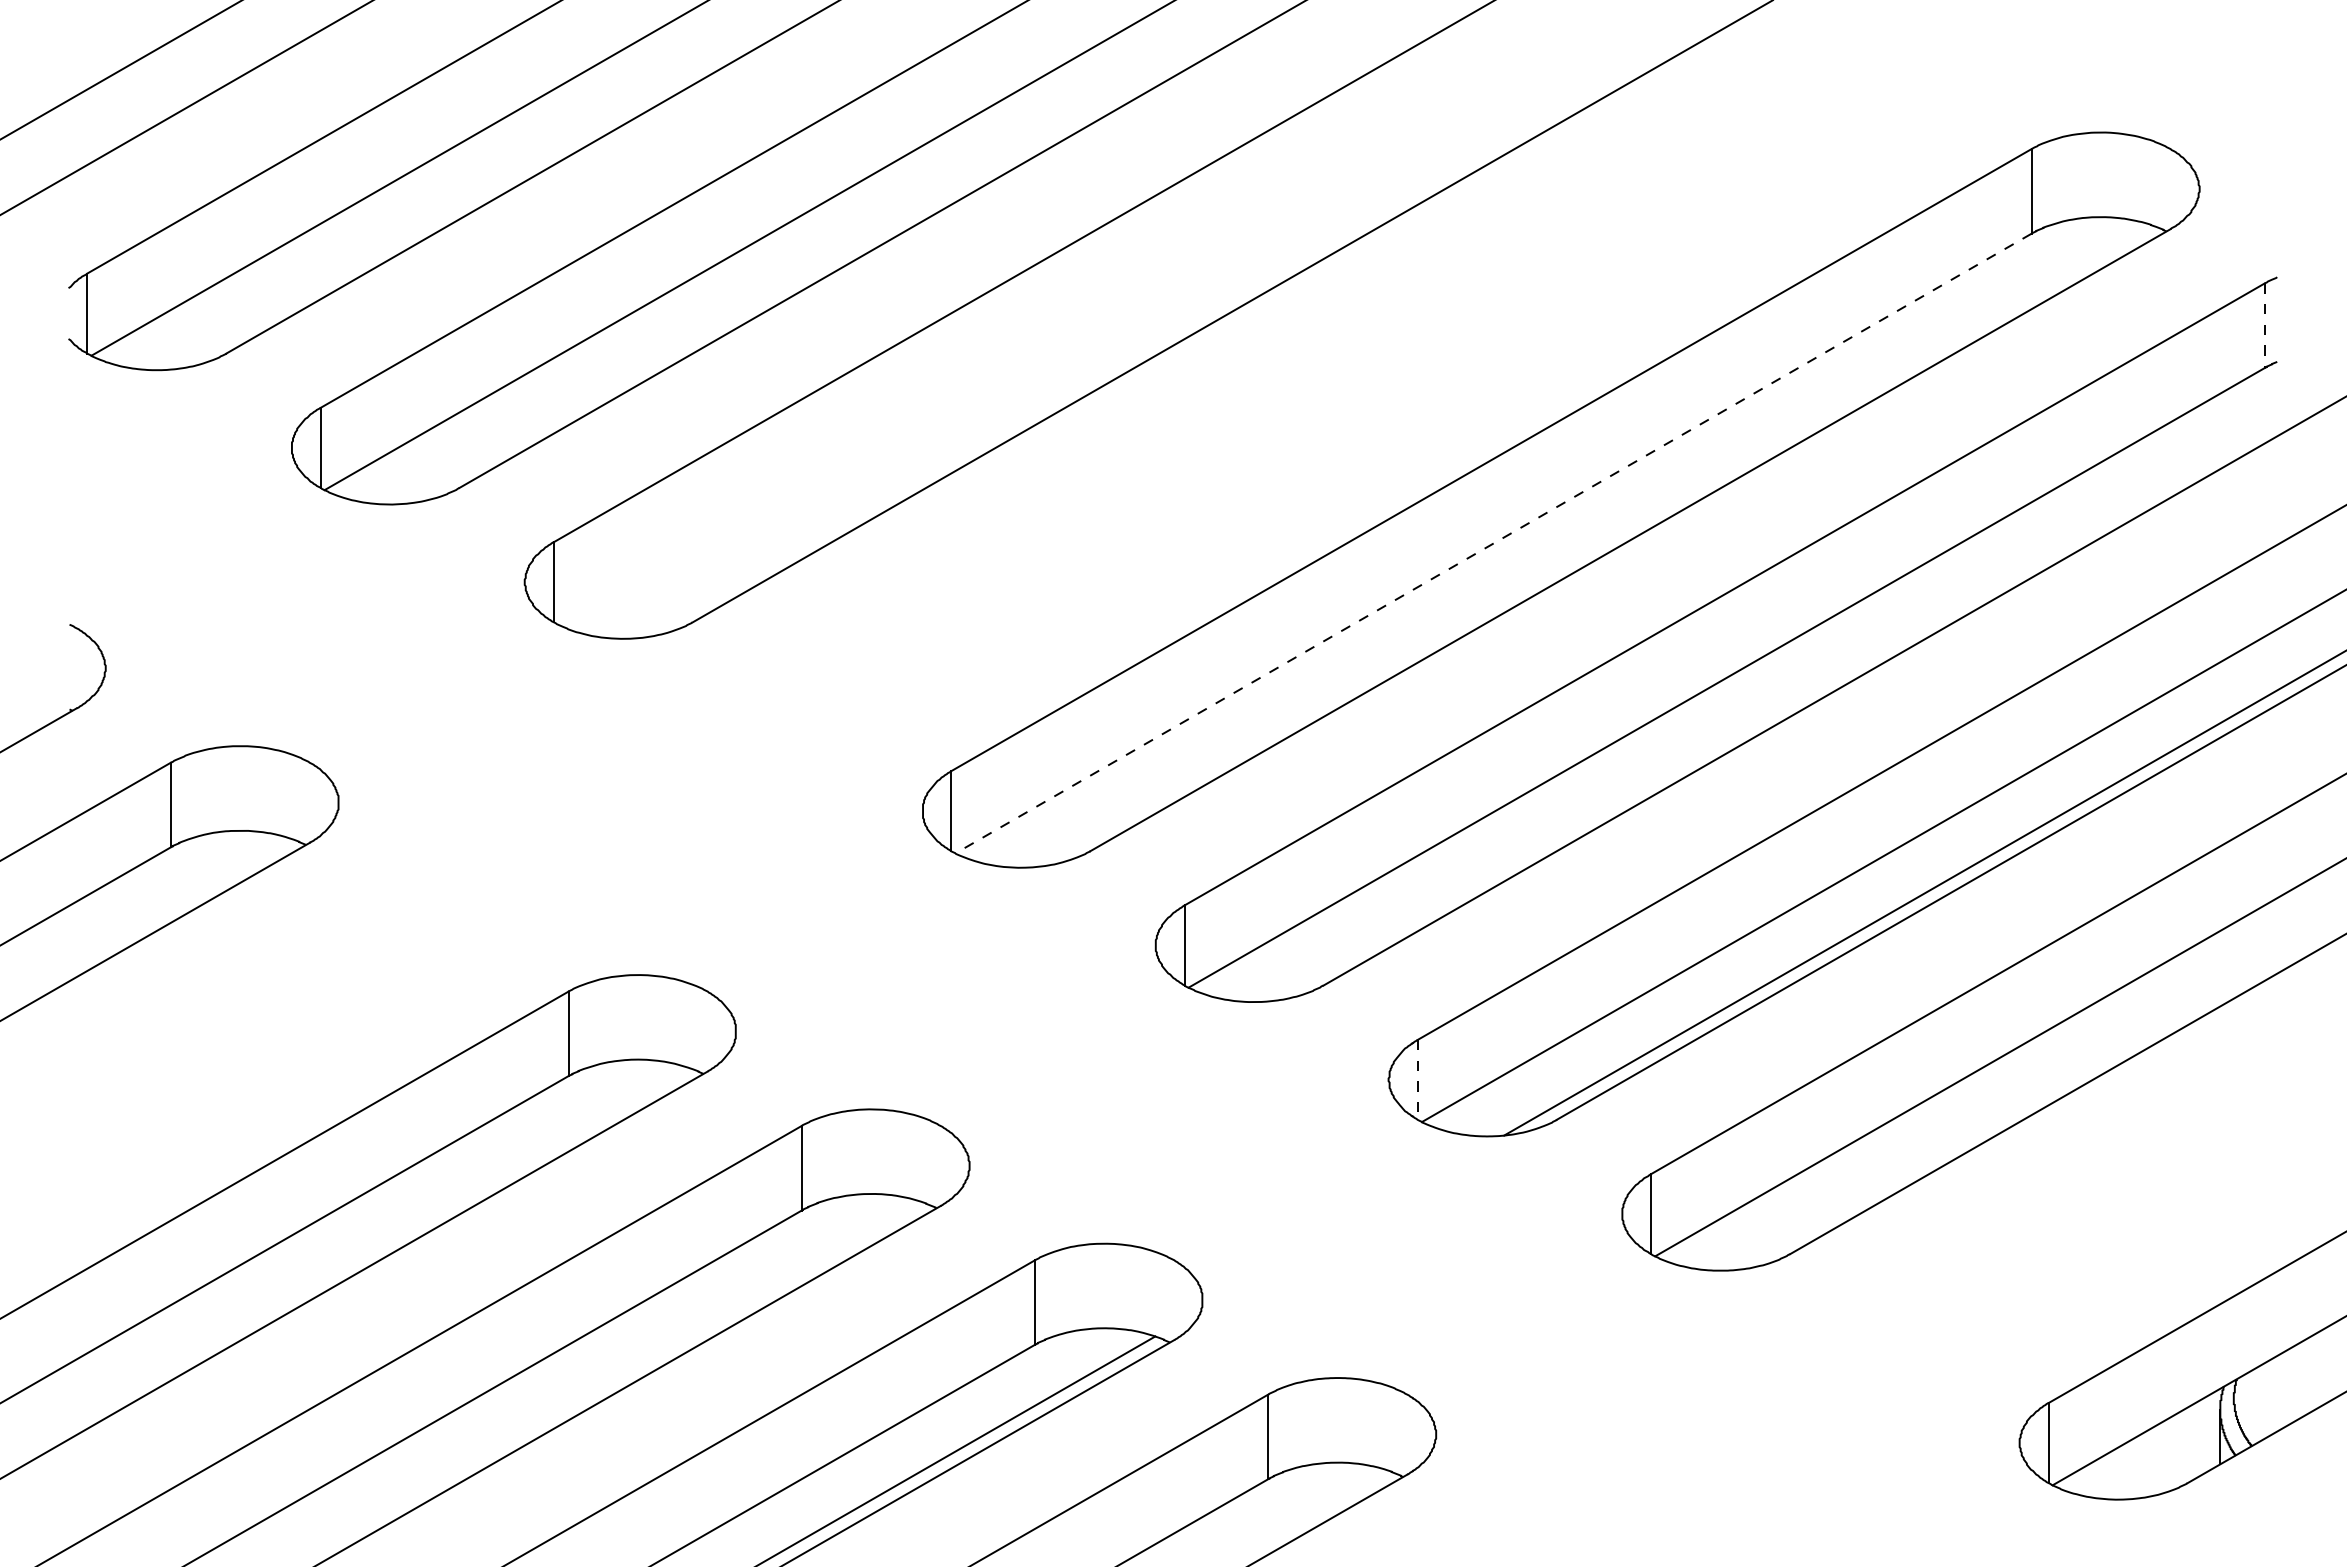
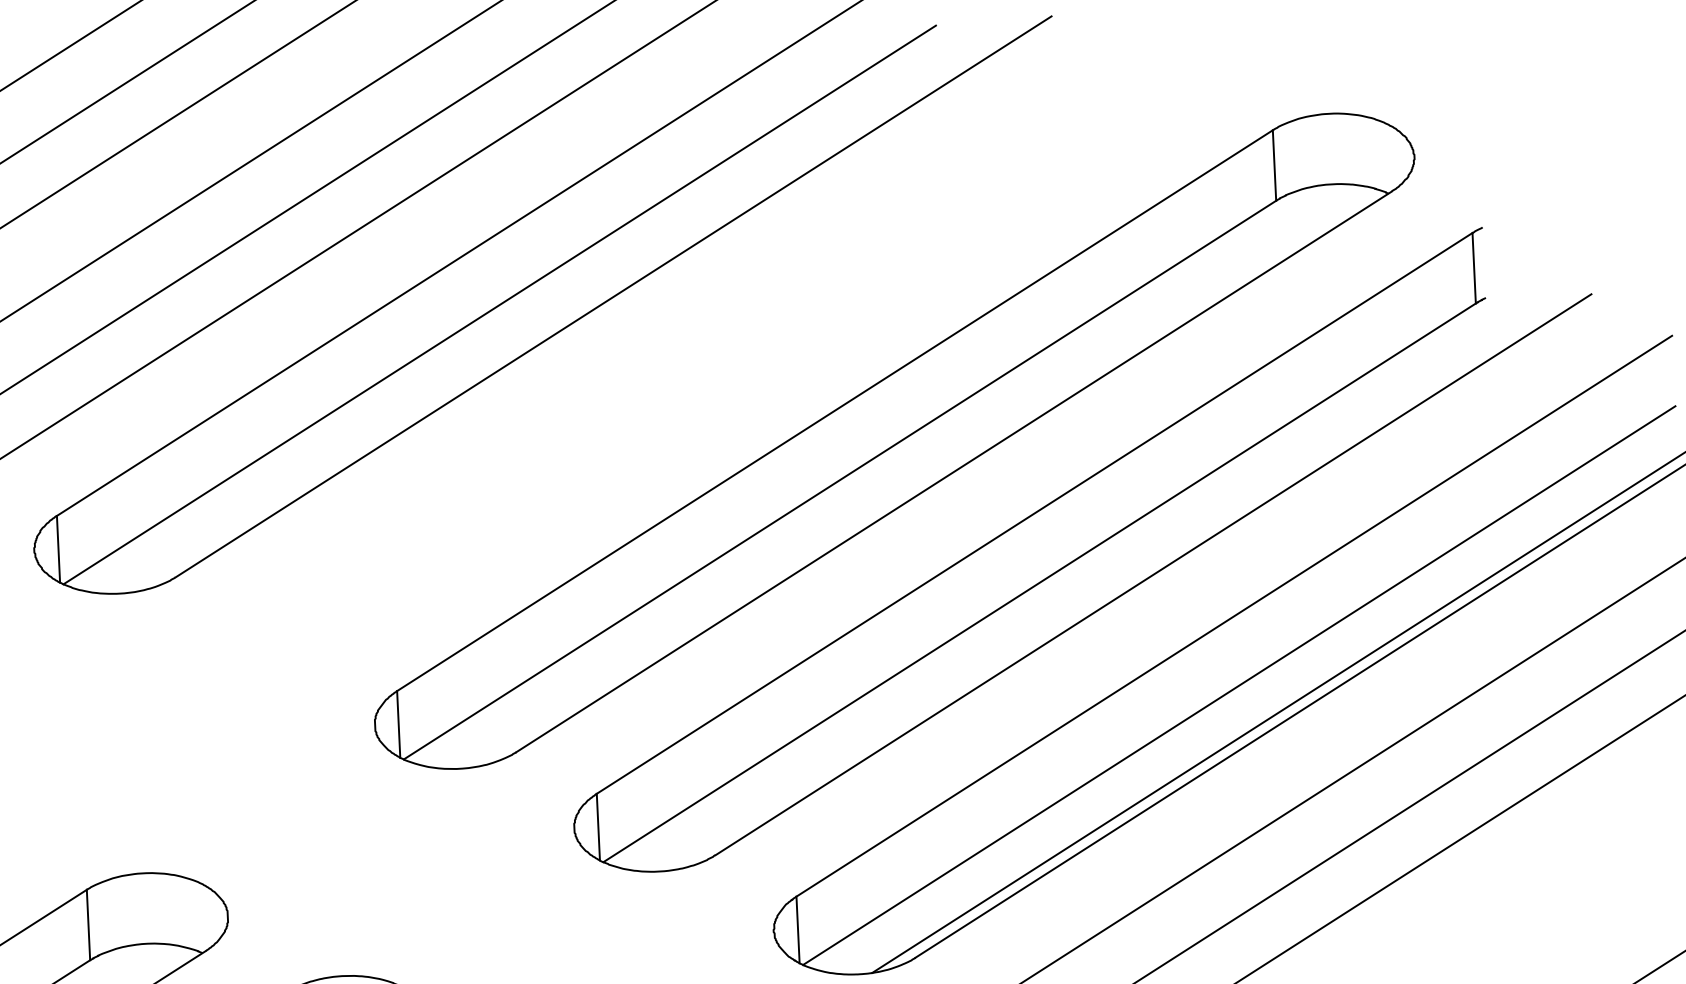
line: (1095, 314) -> (499, 304), added
line: (2264, 326) -> (1473, 268), dashed -> solid
line: (1493, 543) -> (840, 480), dashed -> solid
line: (1417, 1079) -> (797, 929), dashed -> solid

